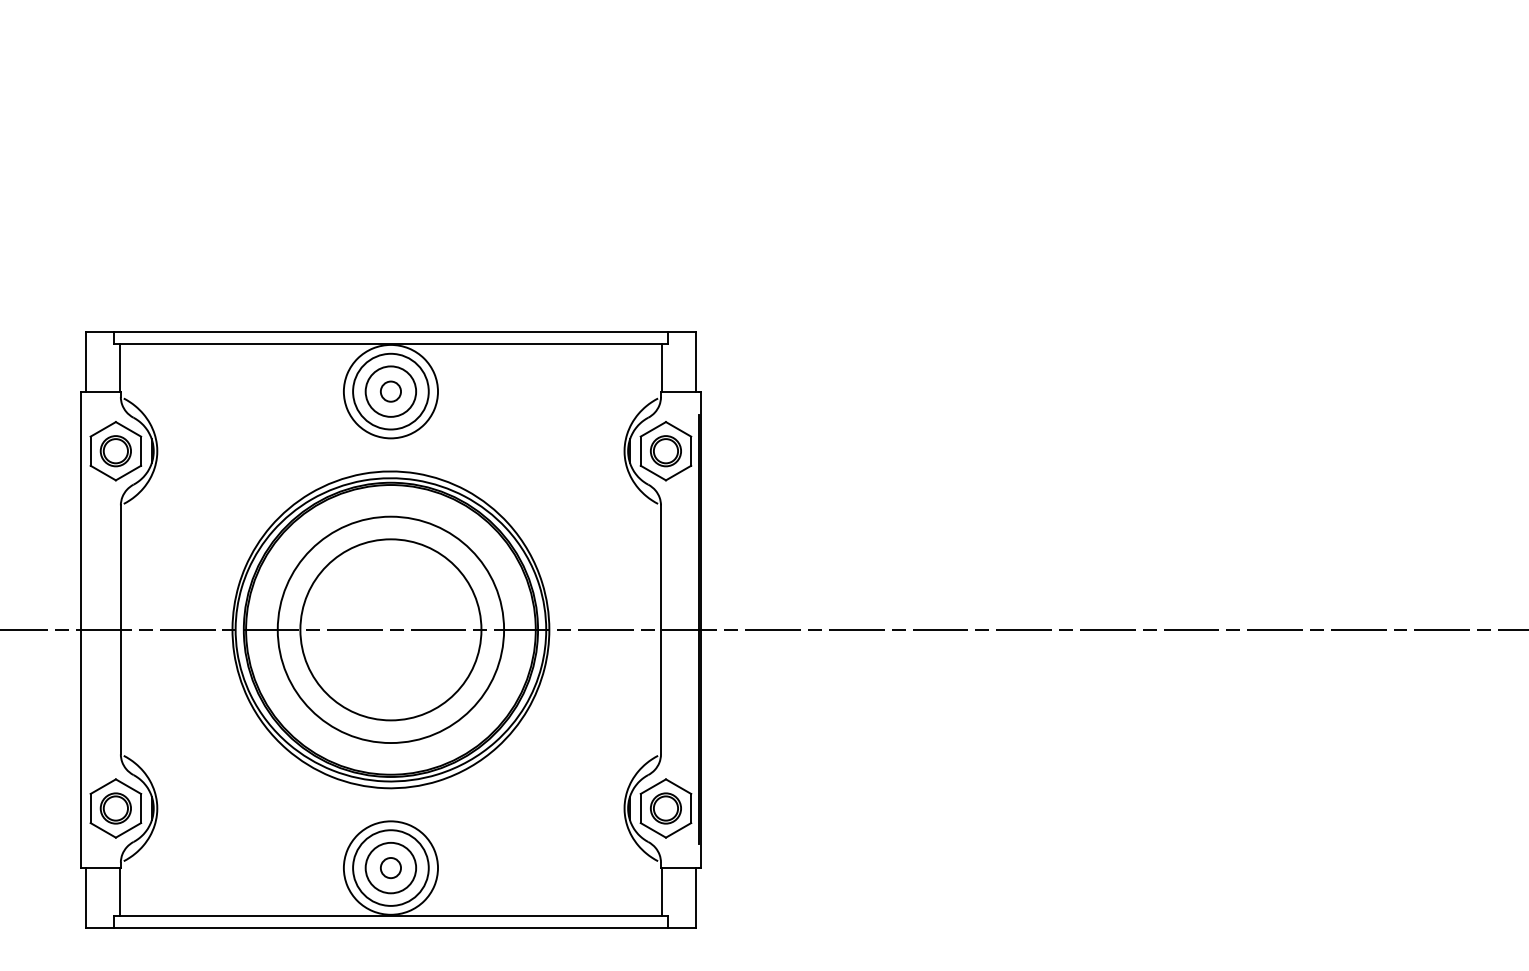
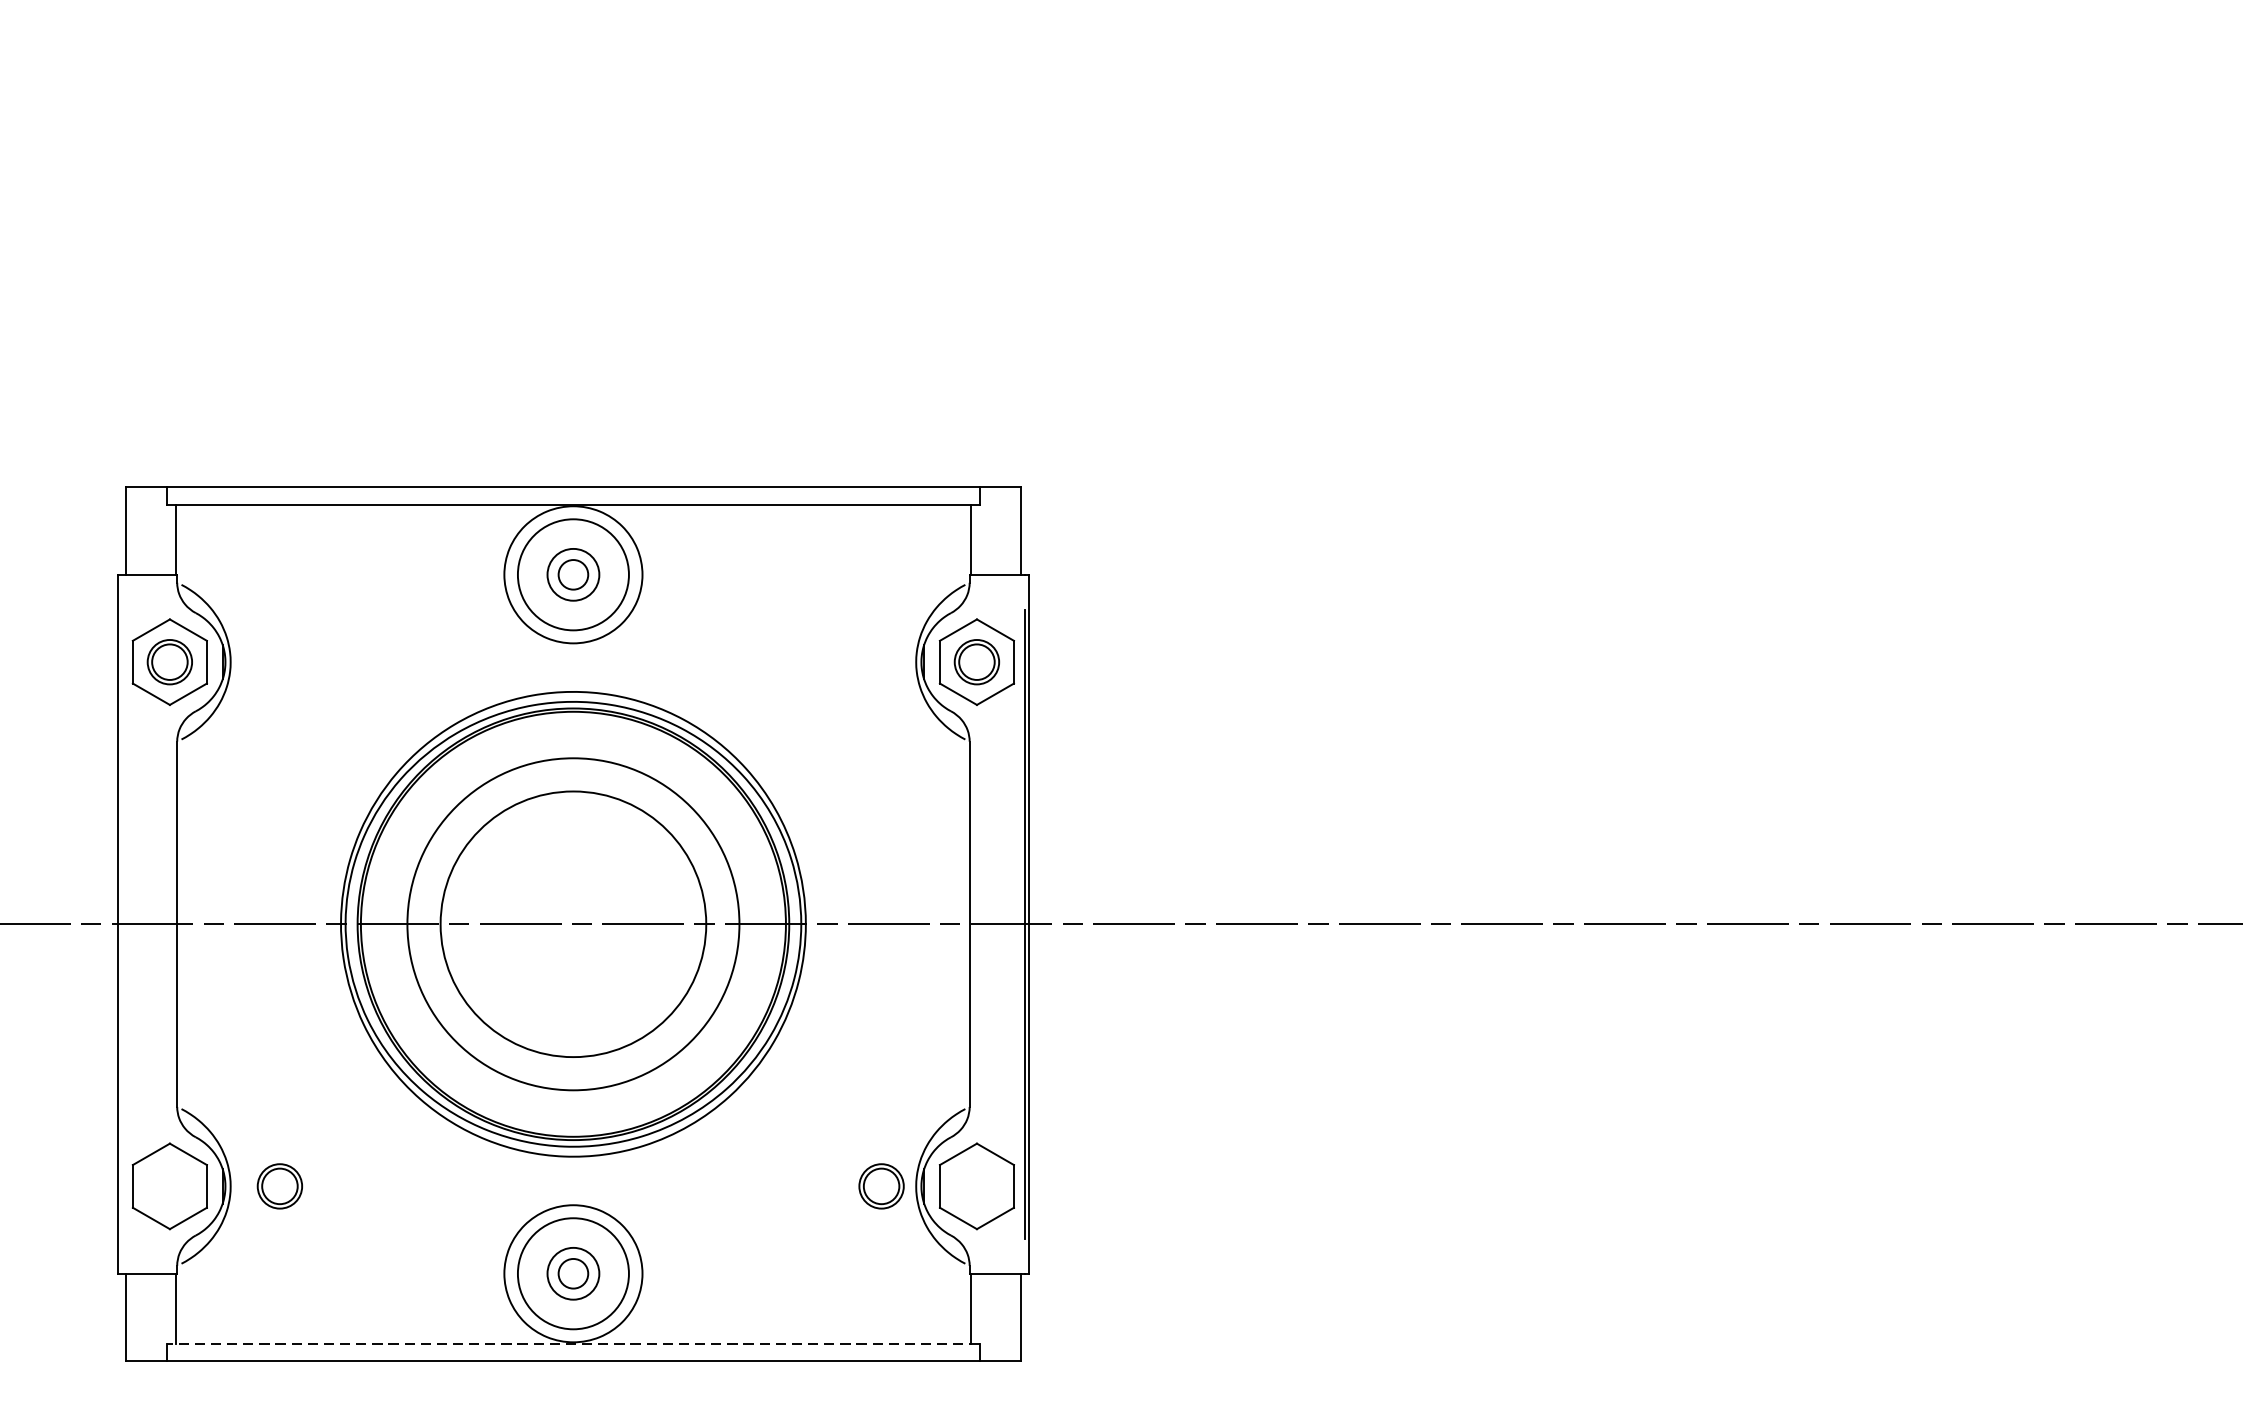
circle: (390, 391) -> (572, 574), size x0.7
part: (115, 808) -> (279, 1186), moved
part: (665, 808) -> (880, 1186), moved
circle: (390, 867) -> (572, 1272), size x0.7
line: (390, 915) -> (572, 1343), solid -> dashed

